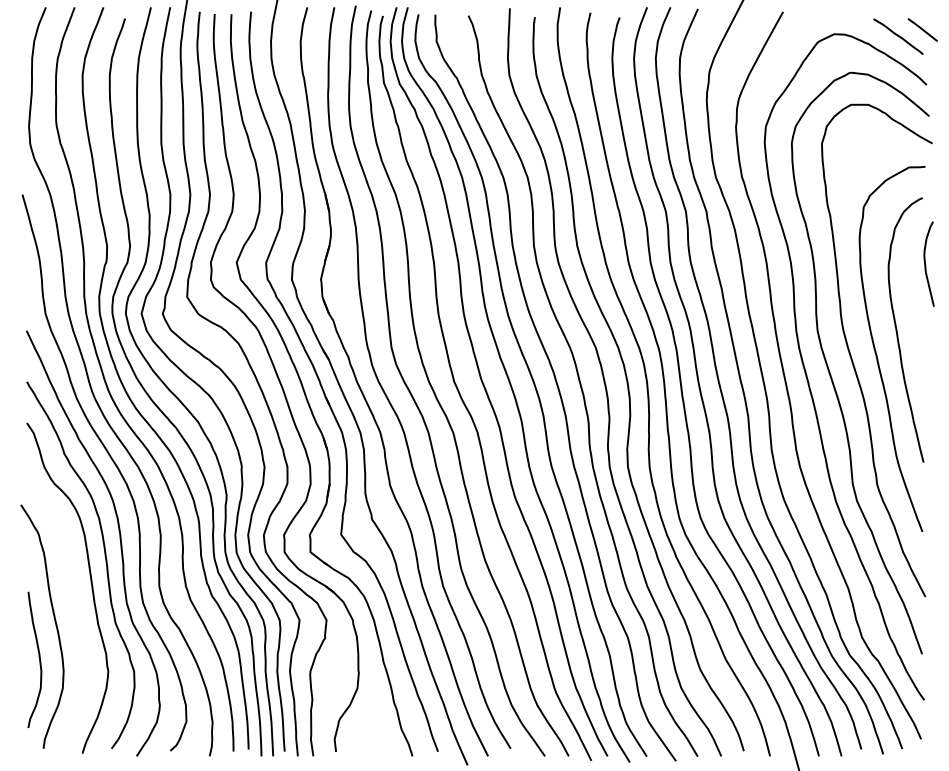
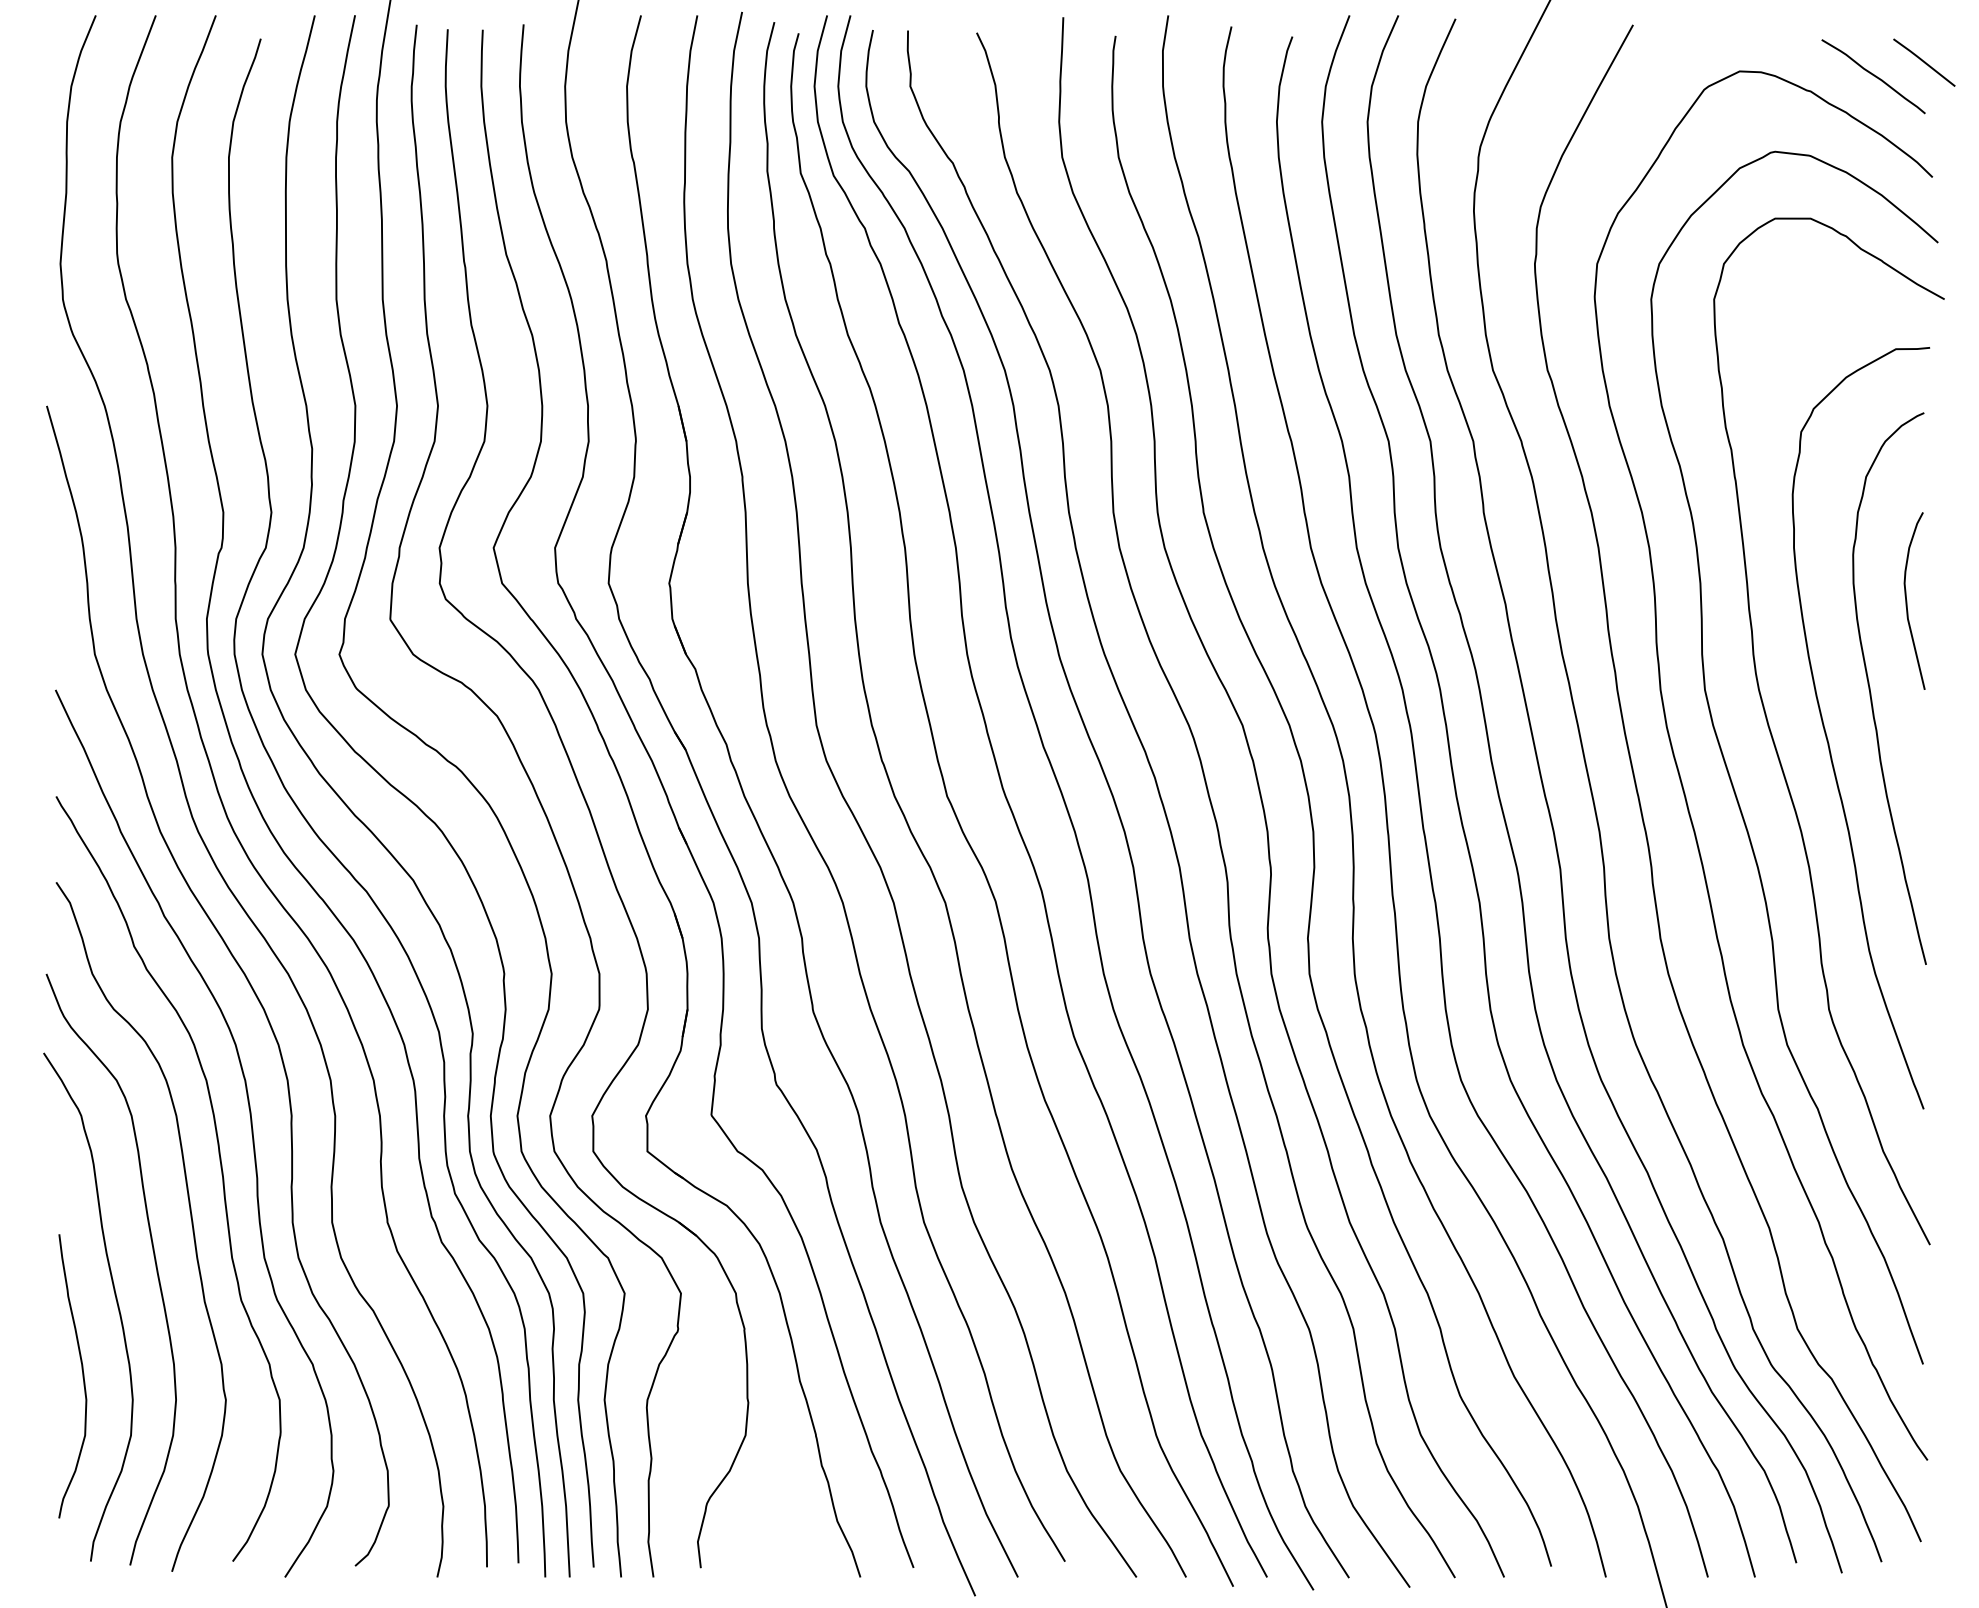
curve: (926, 265) -> (1909, 603), moved
curve: (73, 605) -> (153, 1262), added

